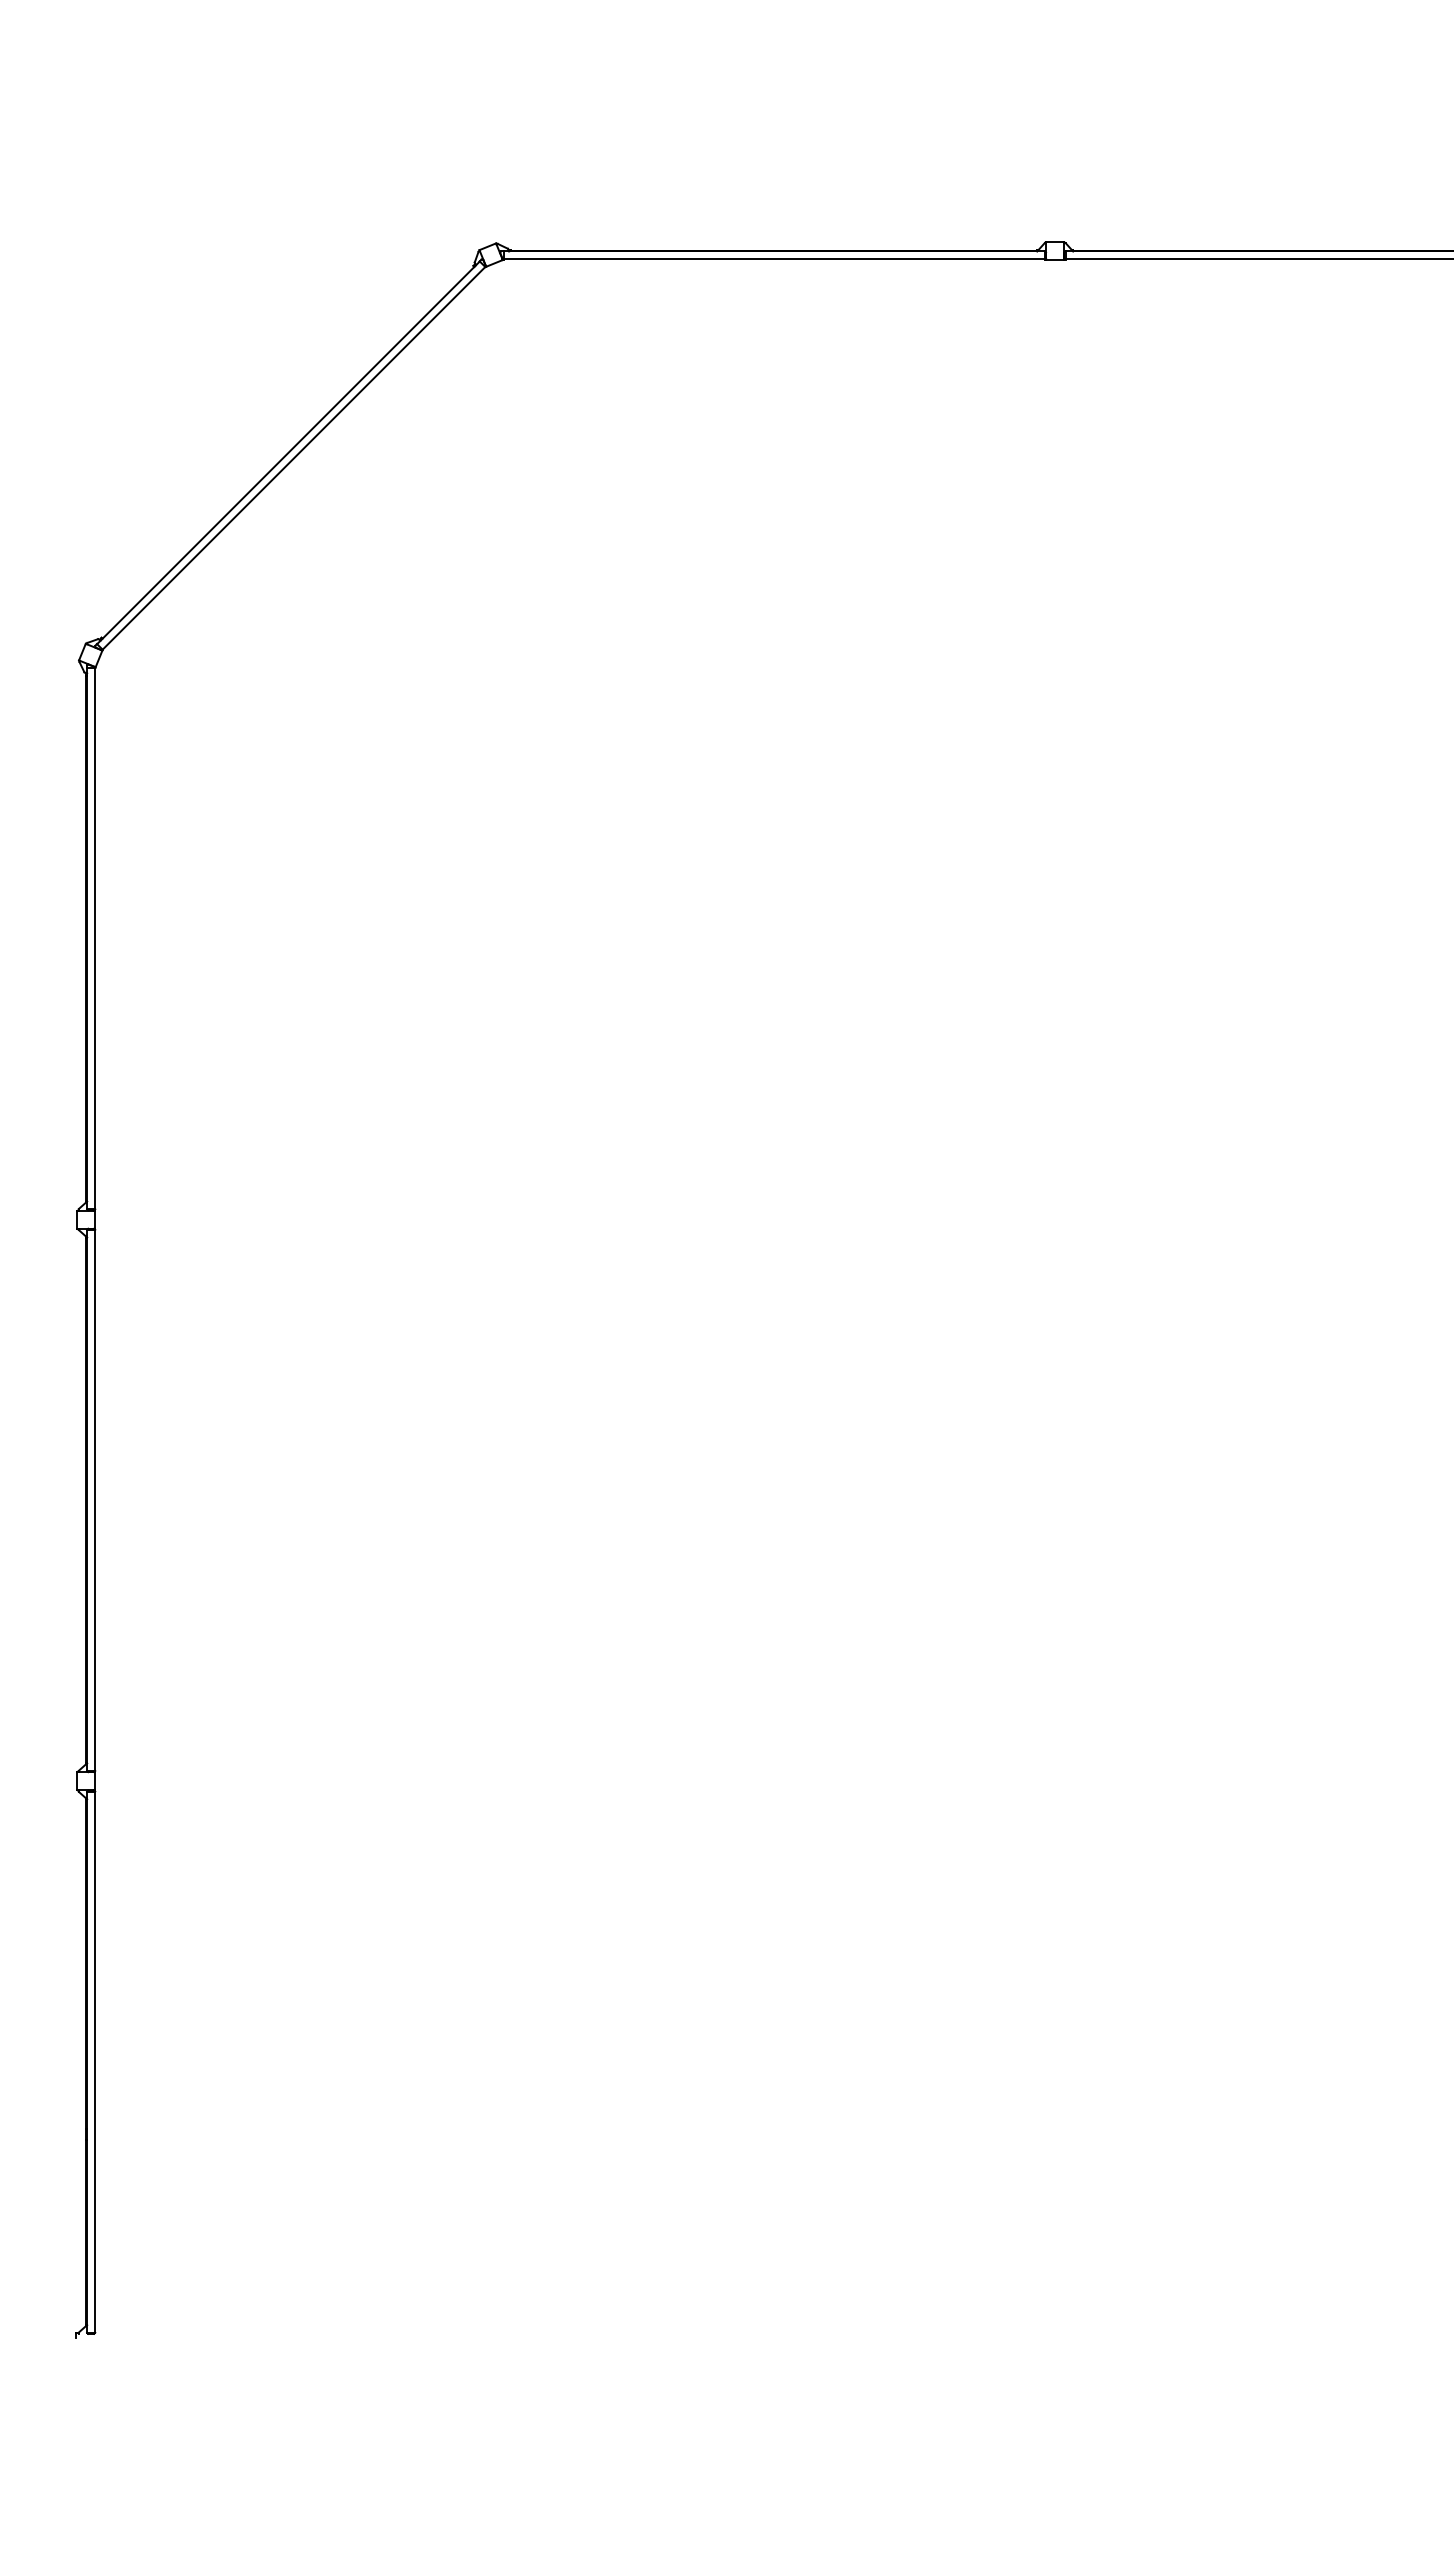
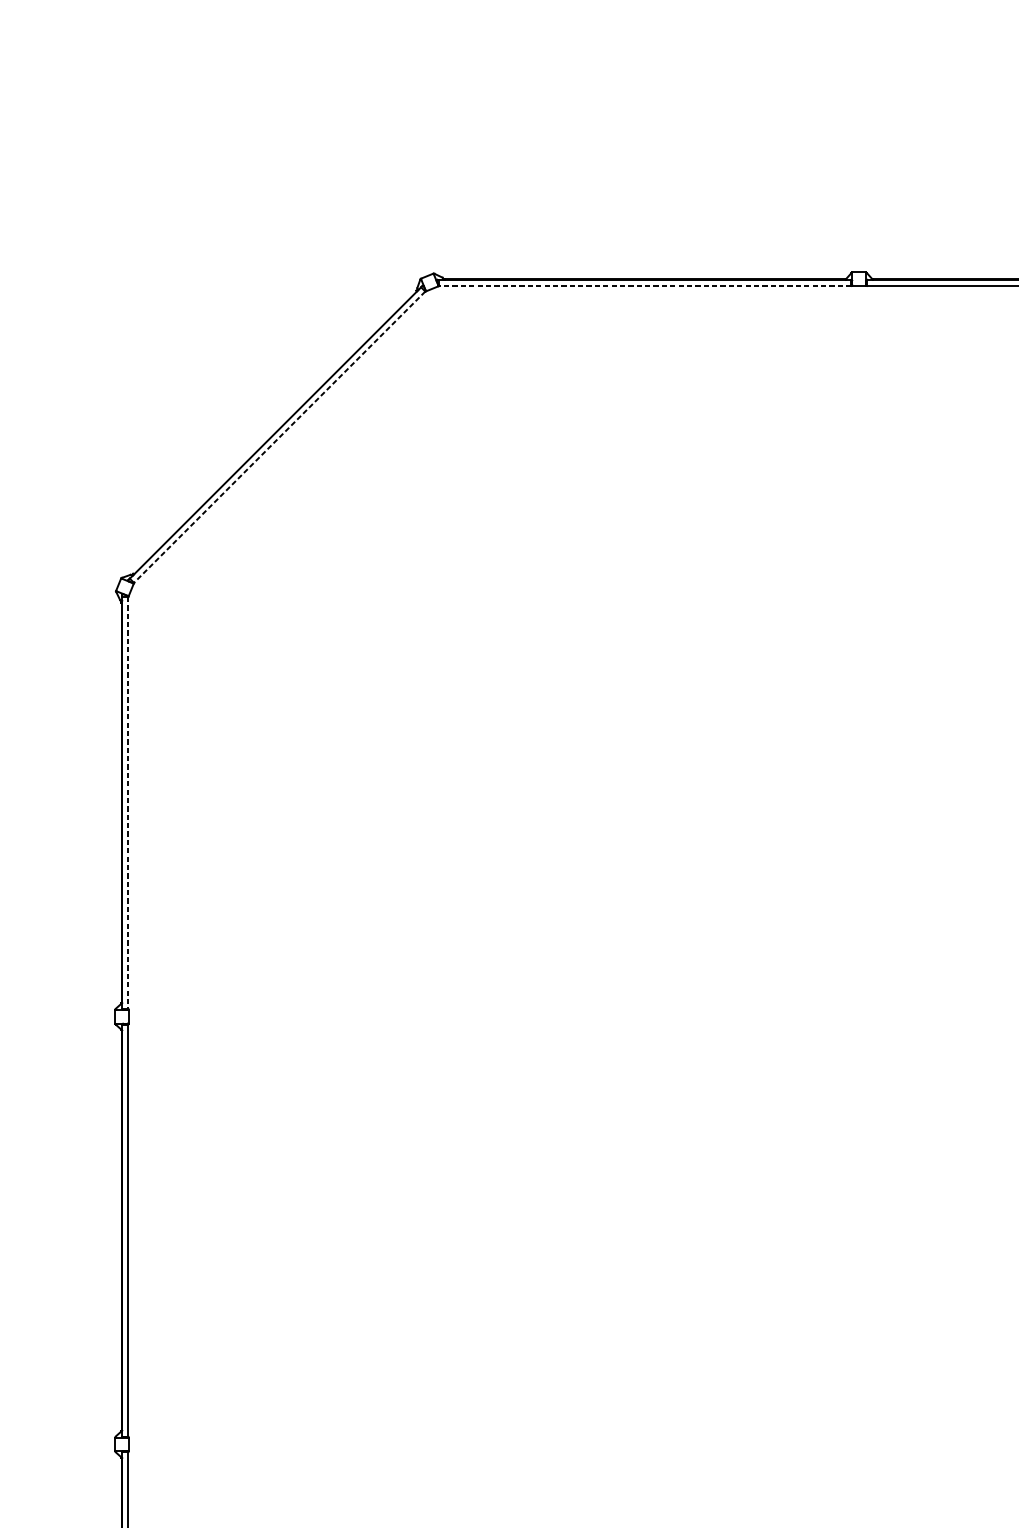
line: (774, 259) -> (645, 285), solid -> dashed
line: (293, 458) -> (279, 437), solid -> dashed
line: (95, 938) -> (128, 802), solid -> dashed

